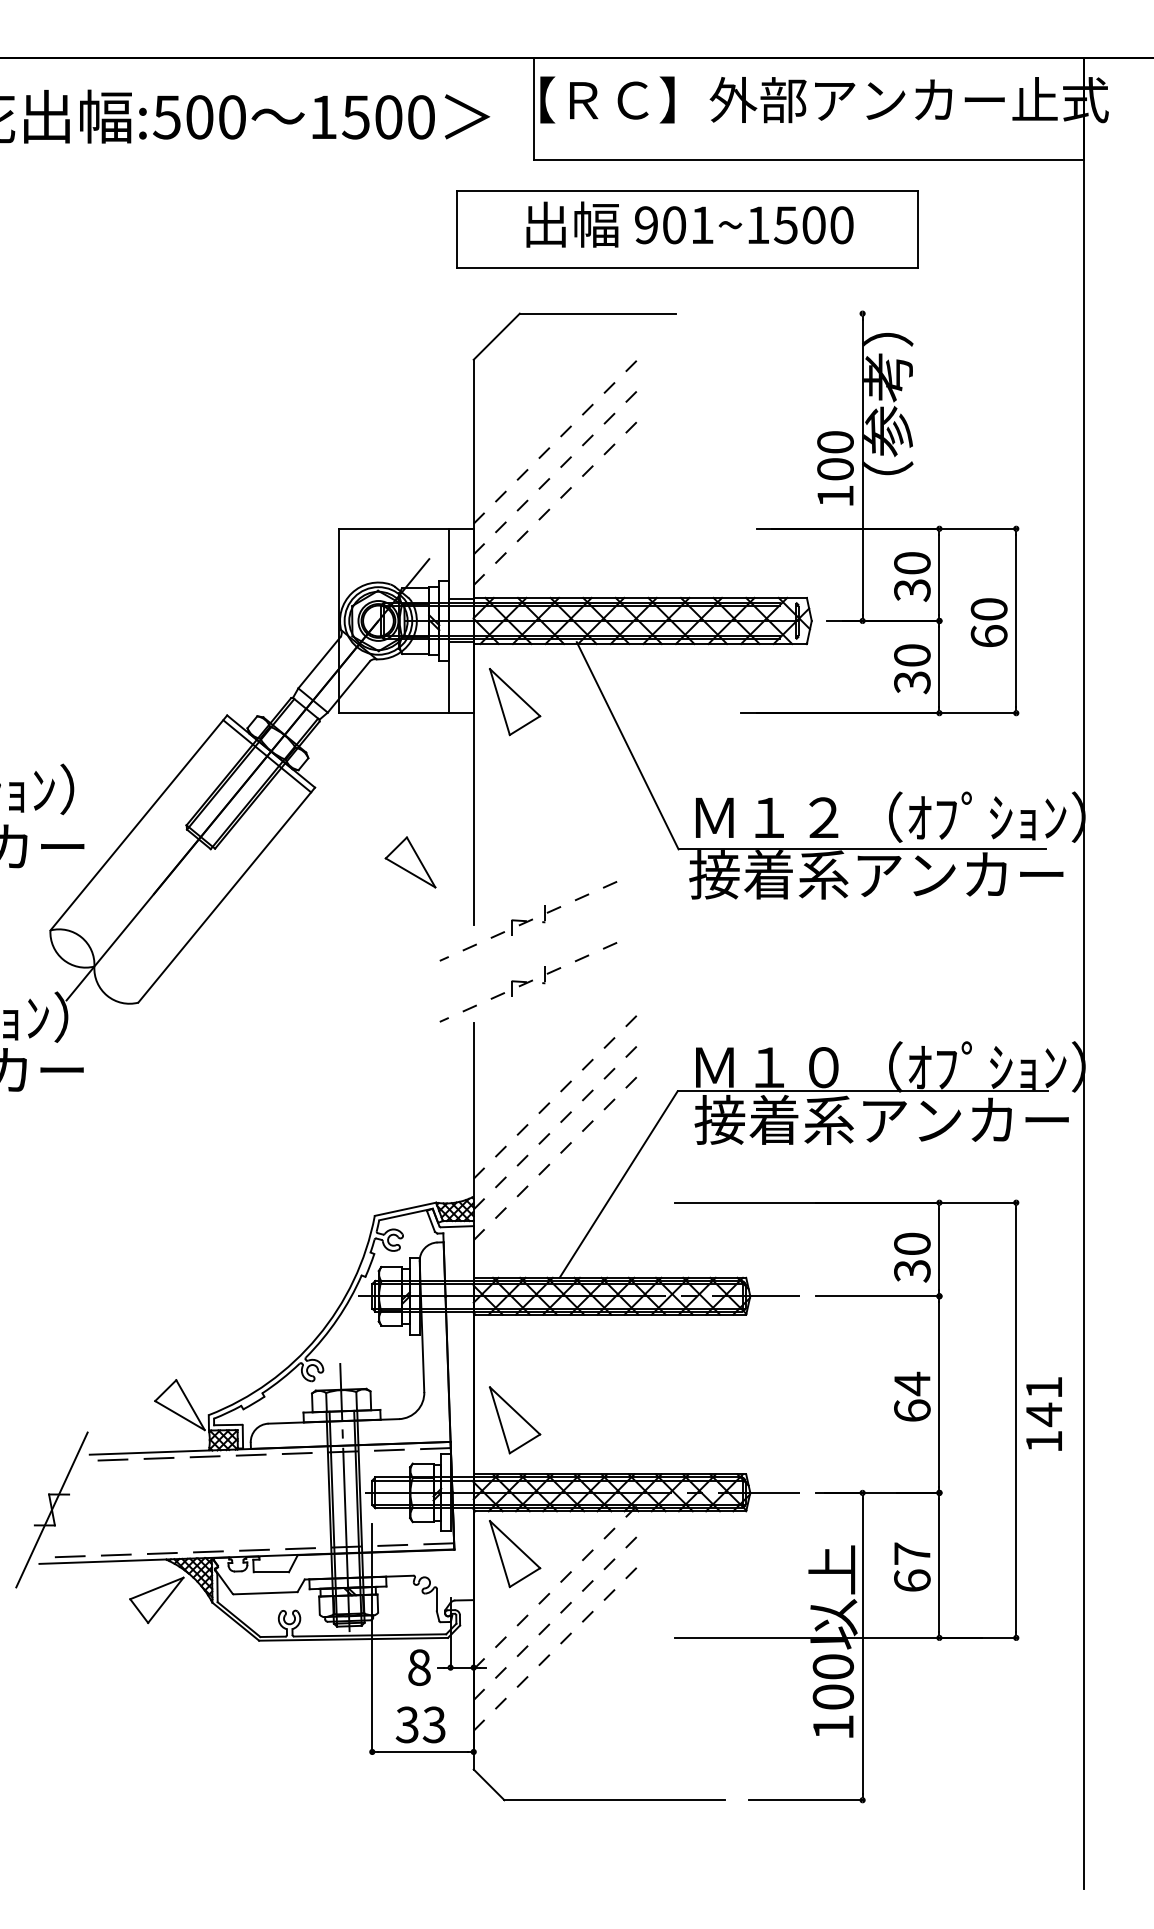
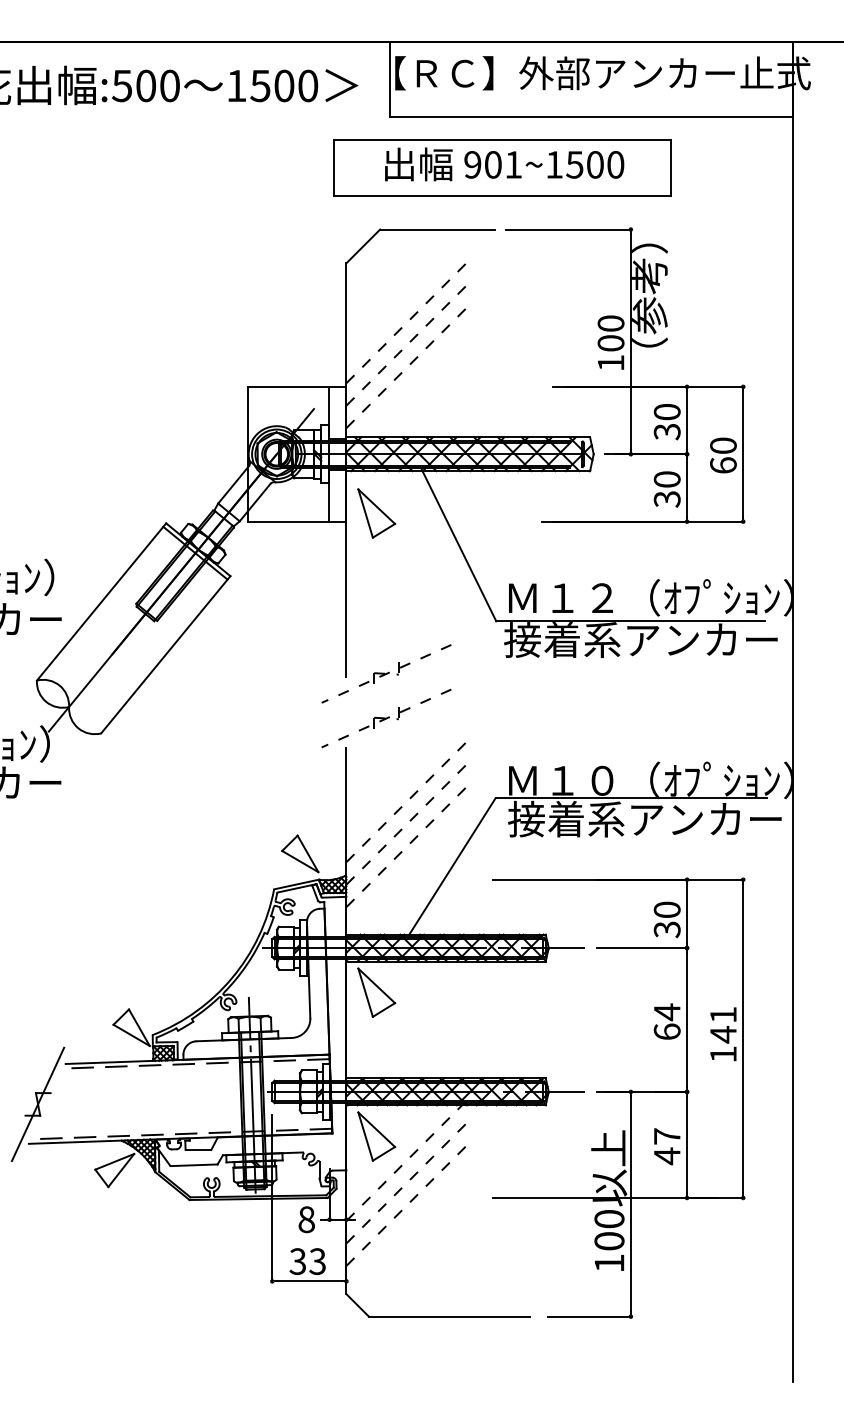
line: (776, 313) -> (567, 229), added
part: (410, 862) -> (300, 853), moved
text: (1043, 1413) -> (722, 1033), moved
part: (514, 1420) -> (376, 992), moved
text: (912, 1580) -> (667, 1155), 67 -> 47

